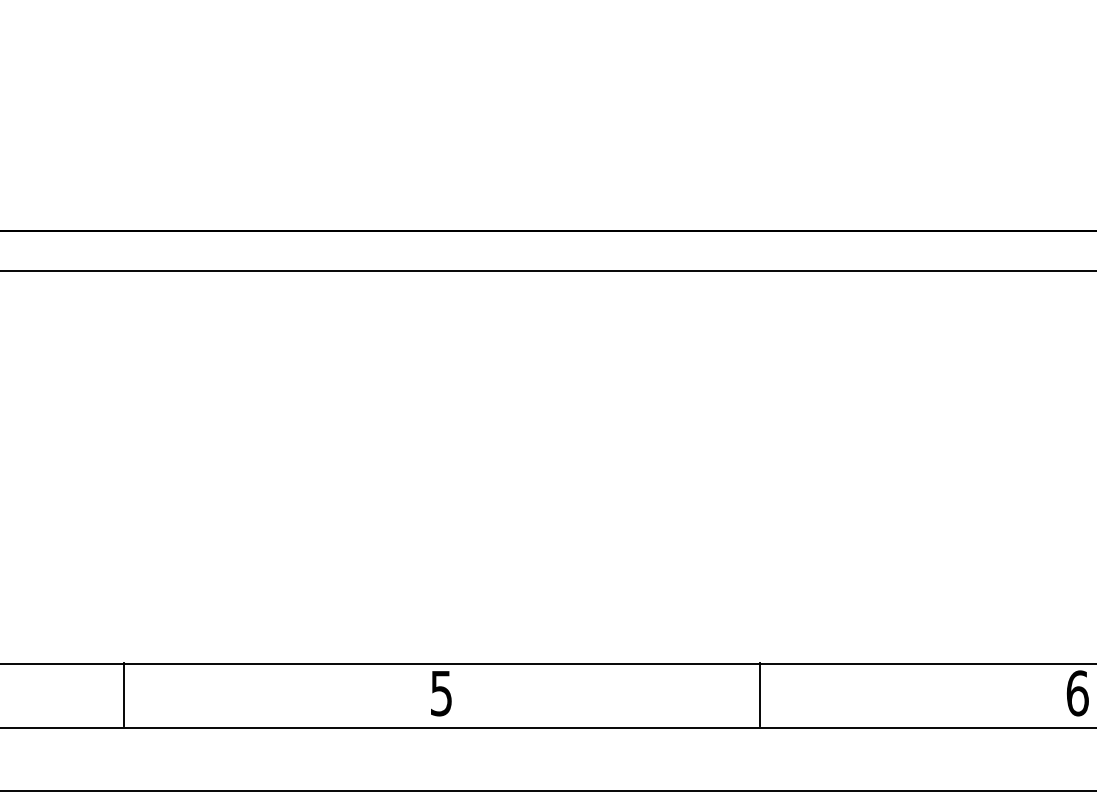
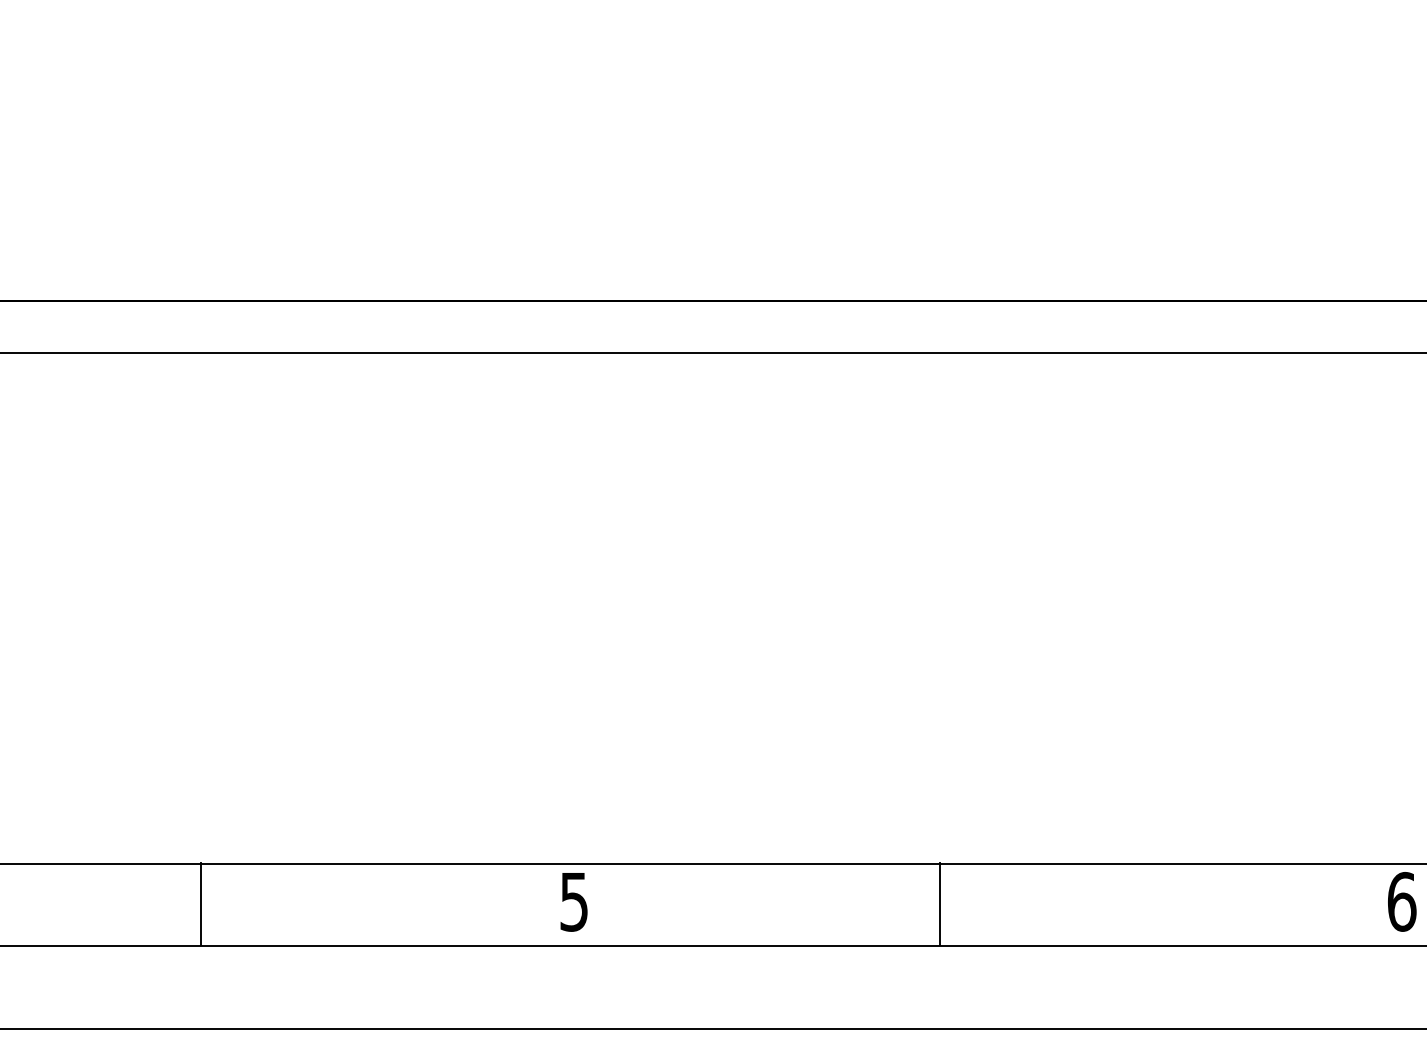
line: (124, 694) -> (201, 903), moved
line: (759, 694) -> (939, 903), moved

